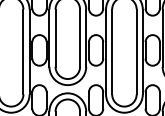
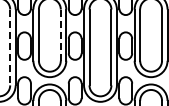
line: (79, 38) -> (60, 35), solid -> dashed
line: (23, 51) -> (10, 47), solid -> dashed

